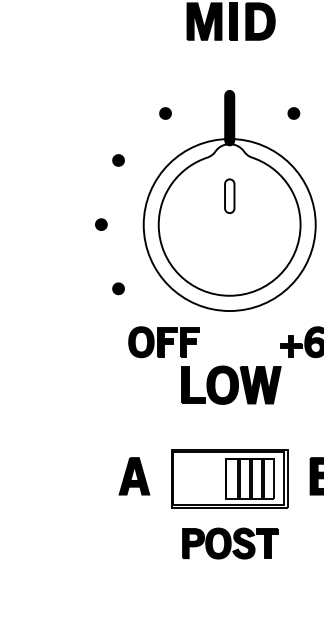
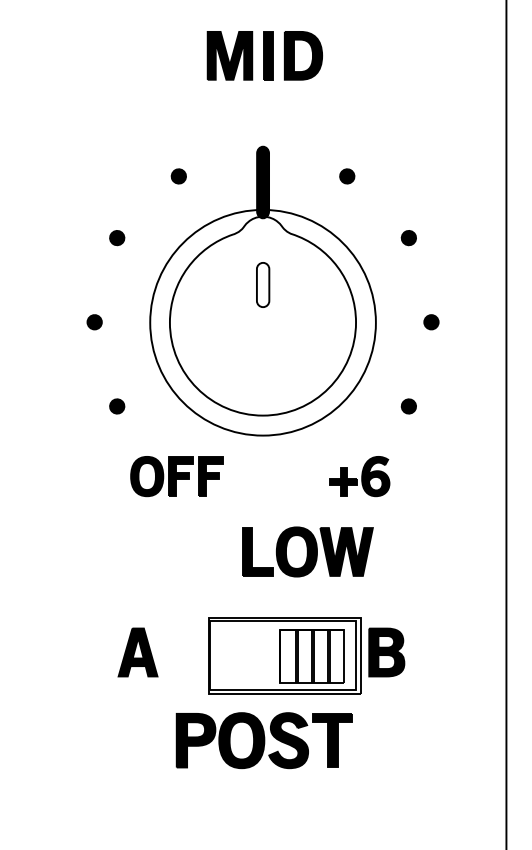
part: (230, 384) -> (307, 551), moved
part: (229, 478) -> (284, 655), moved
part: (230, 543) -> (264, 740), size x1.4

